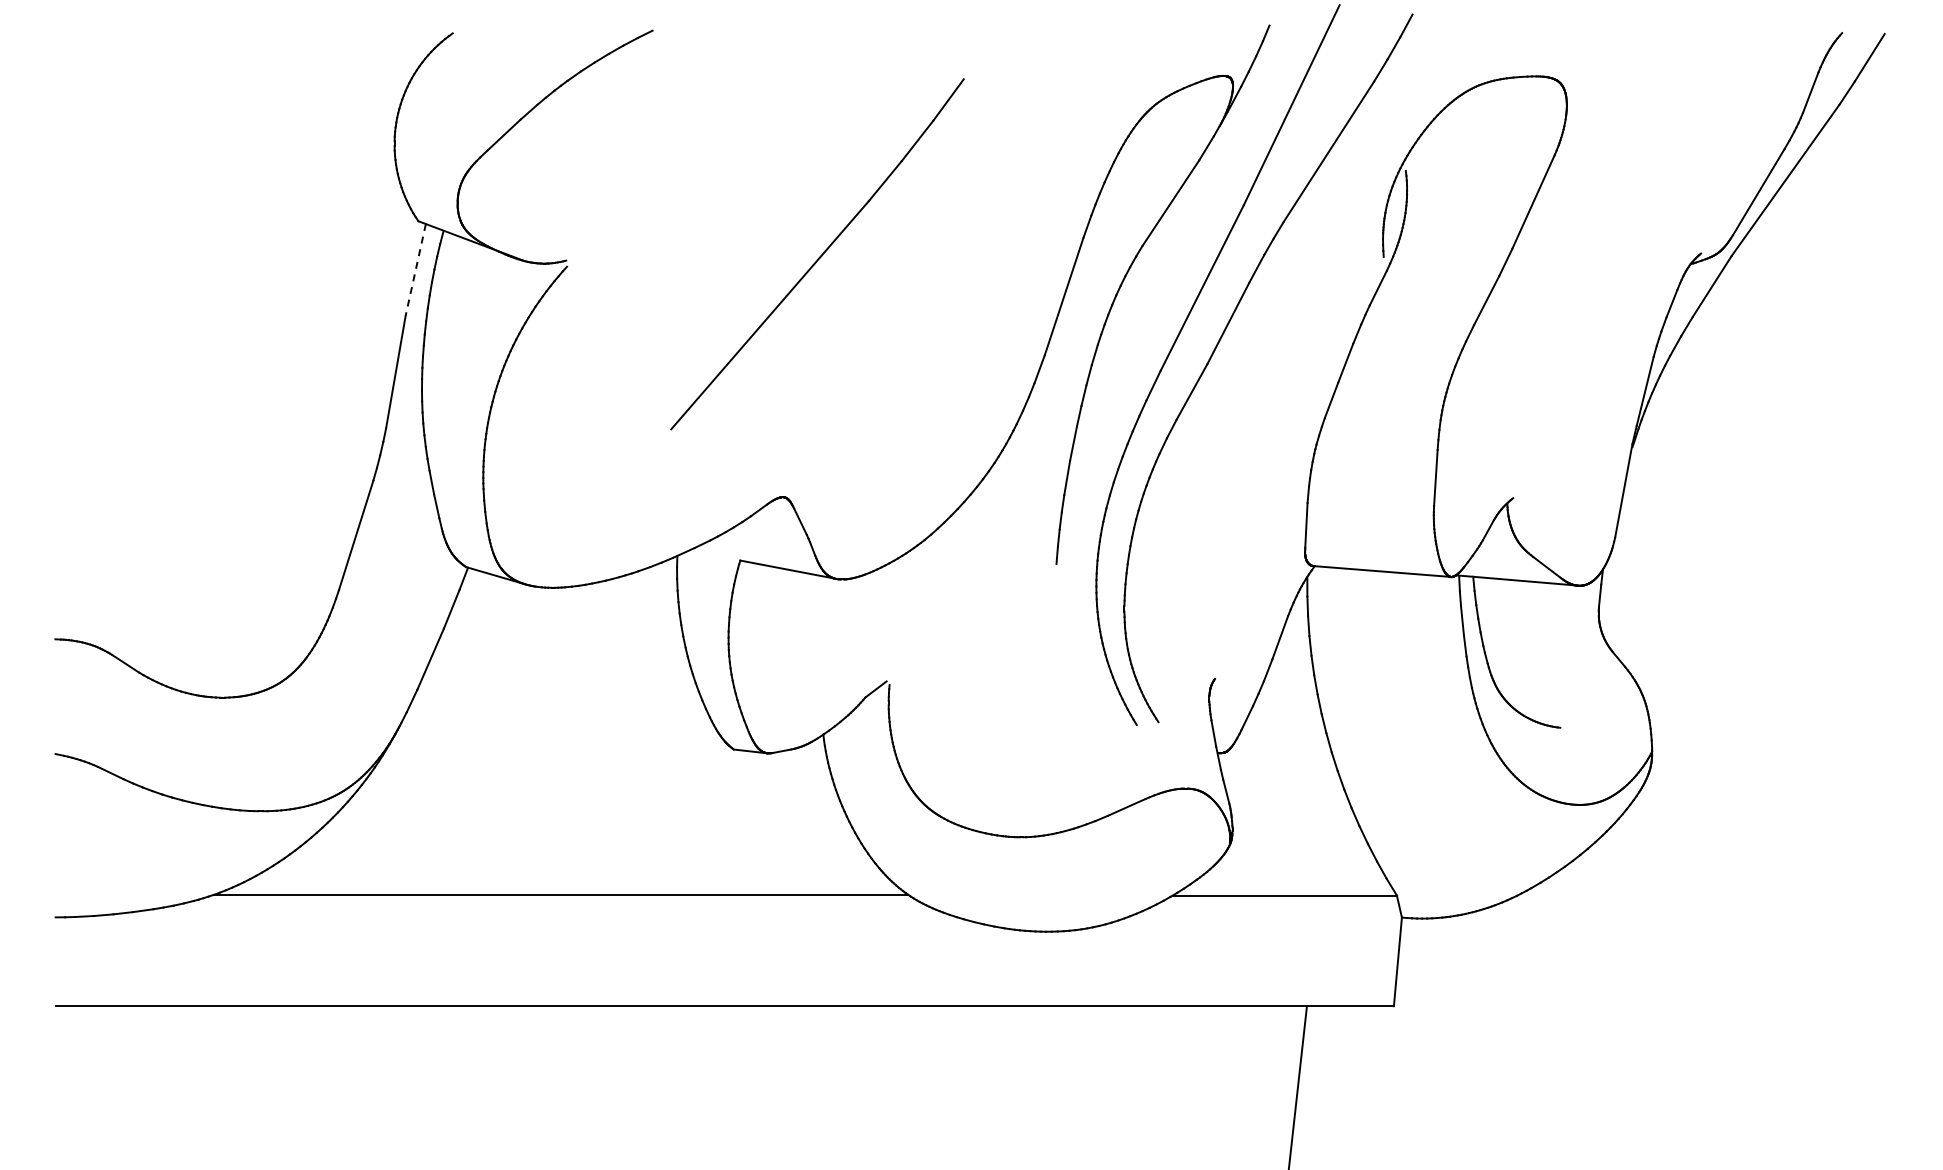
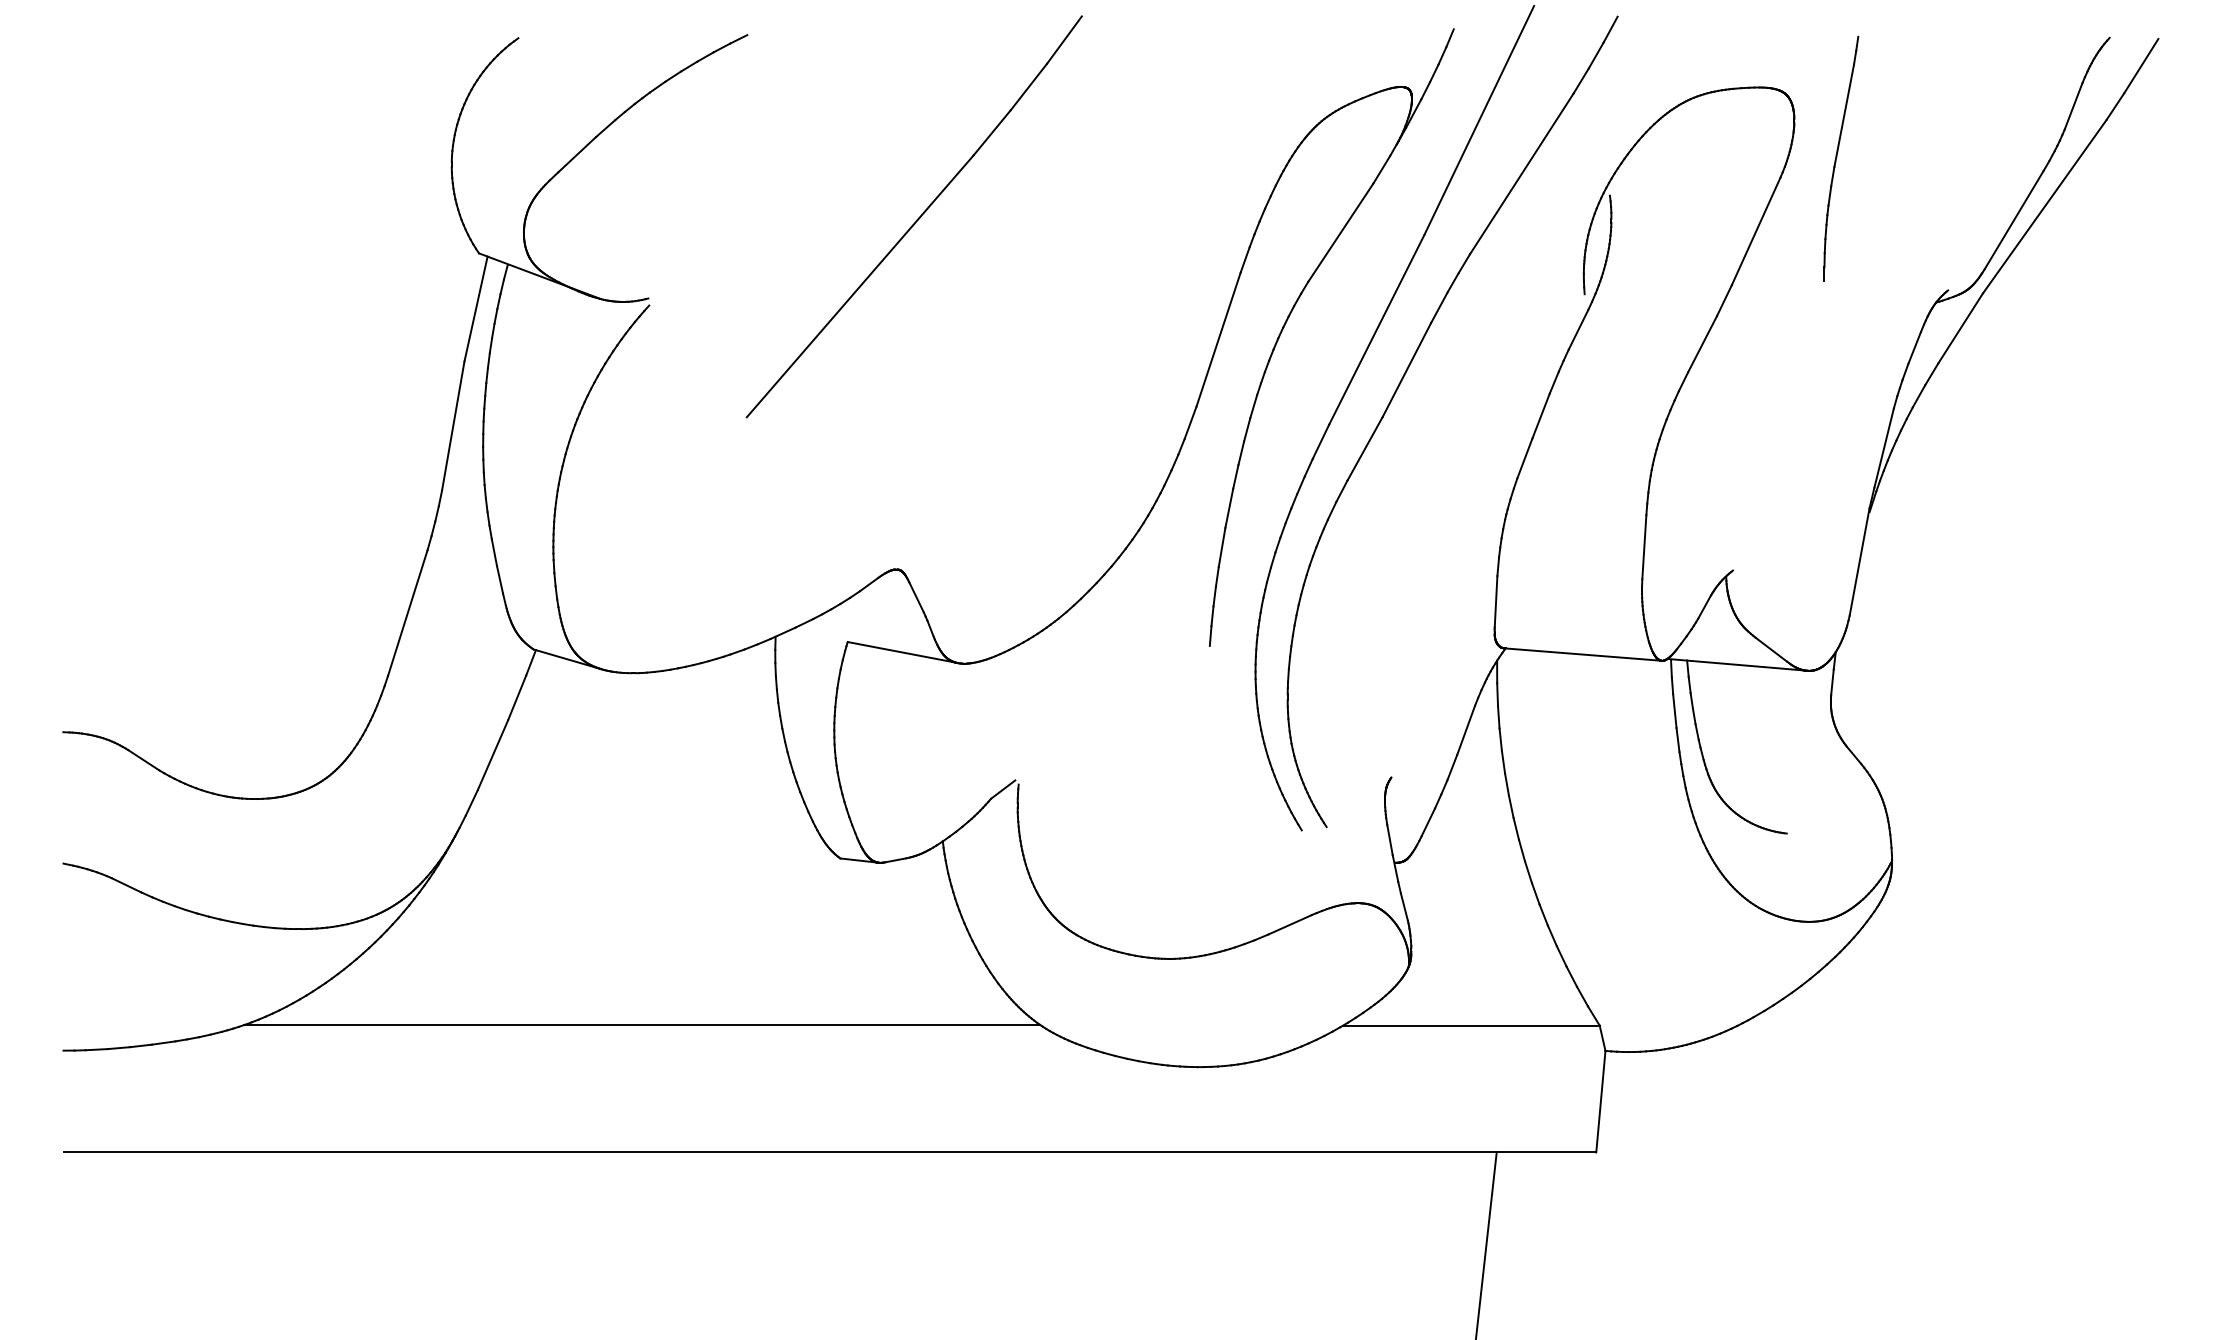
part: (1607, 138) -> (1840, 158), added
part: (817, 254) -> (914, 217), moved
line: (415, 269) -> (475, 308), dashed -> solid

